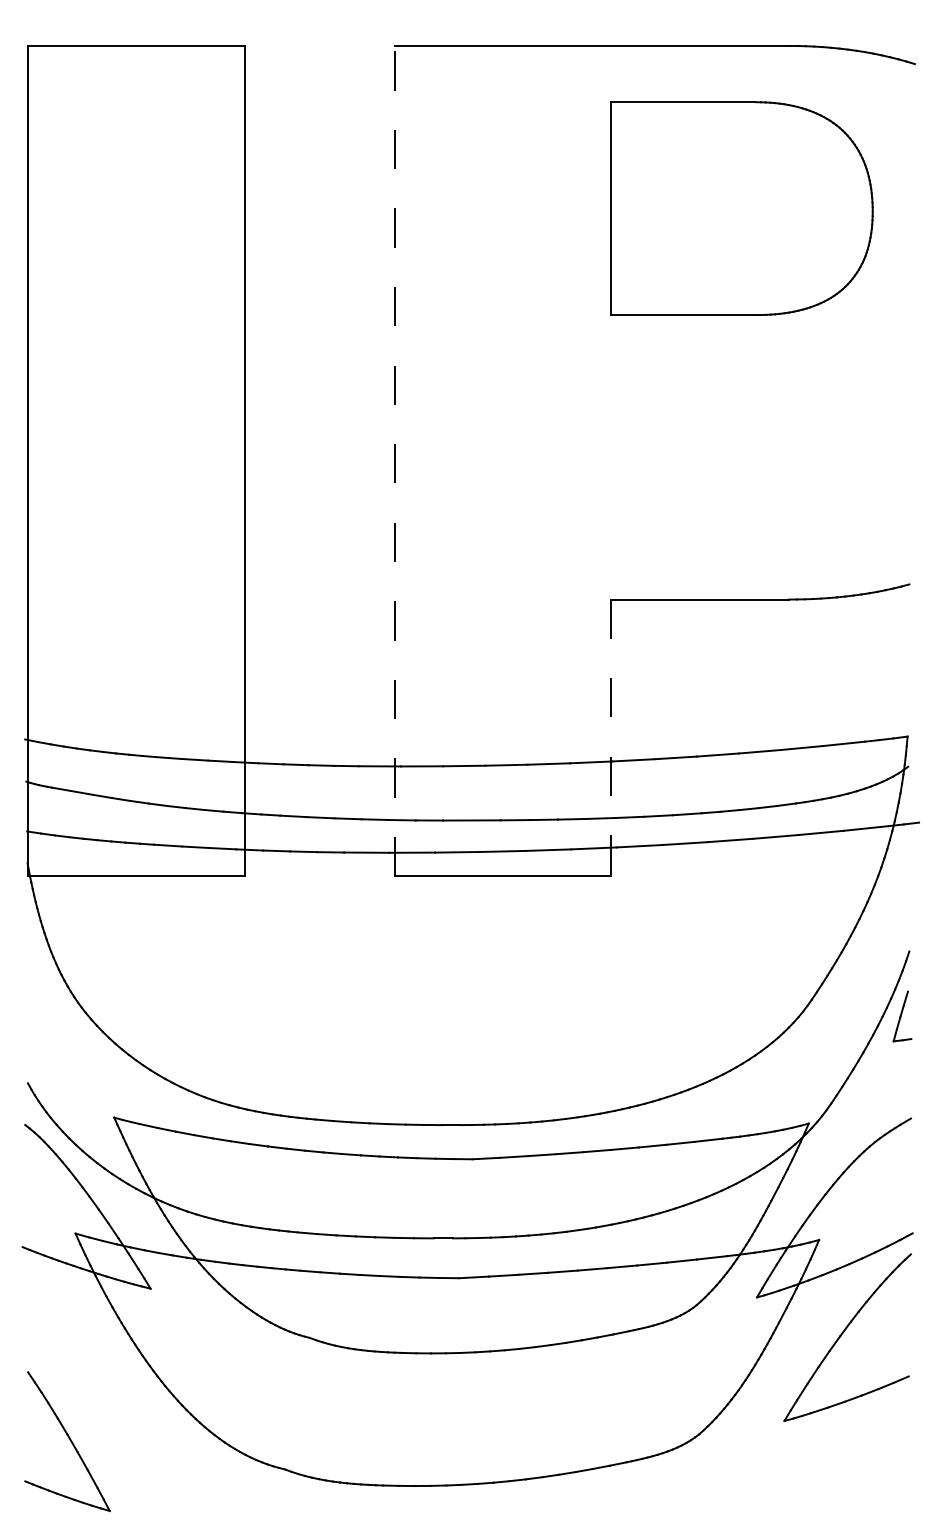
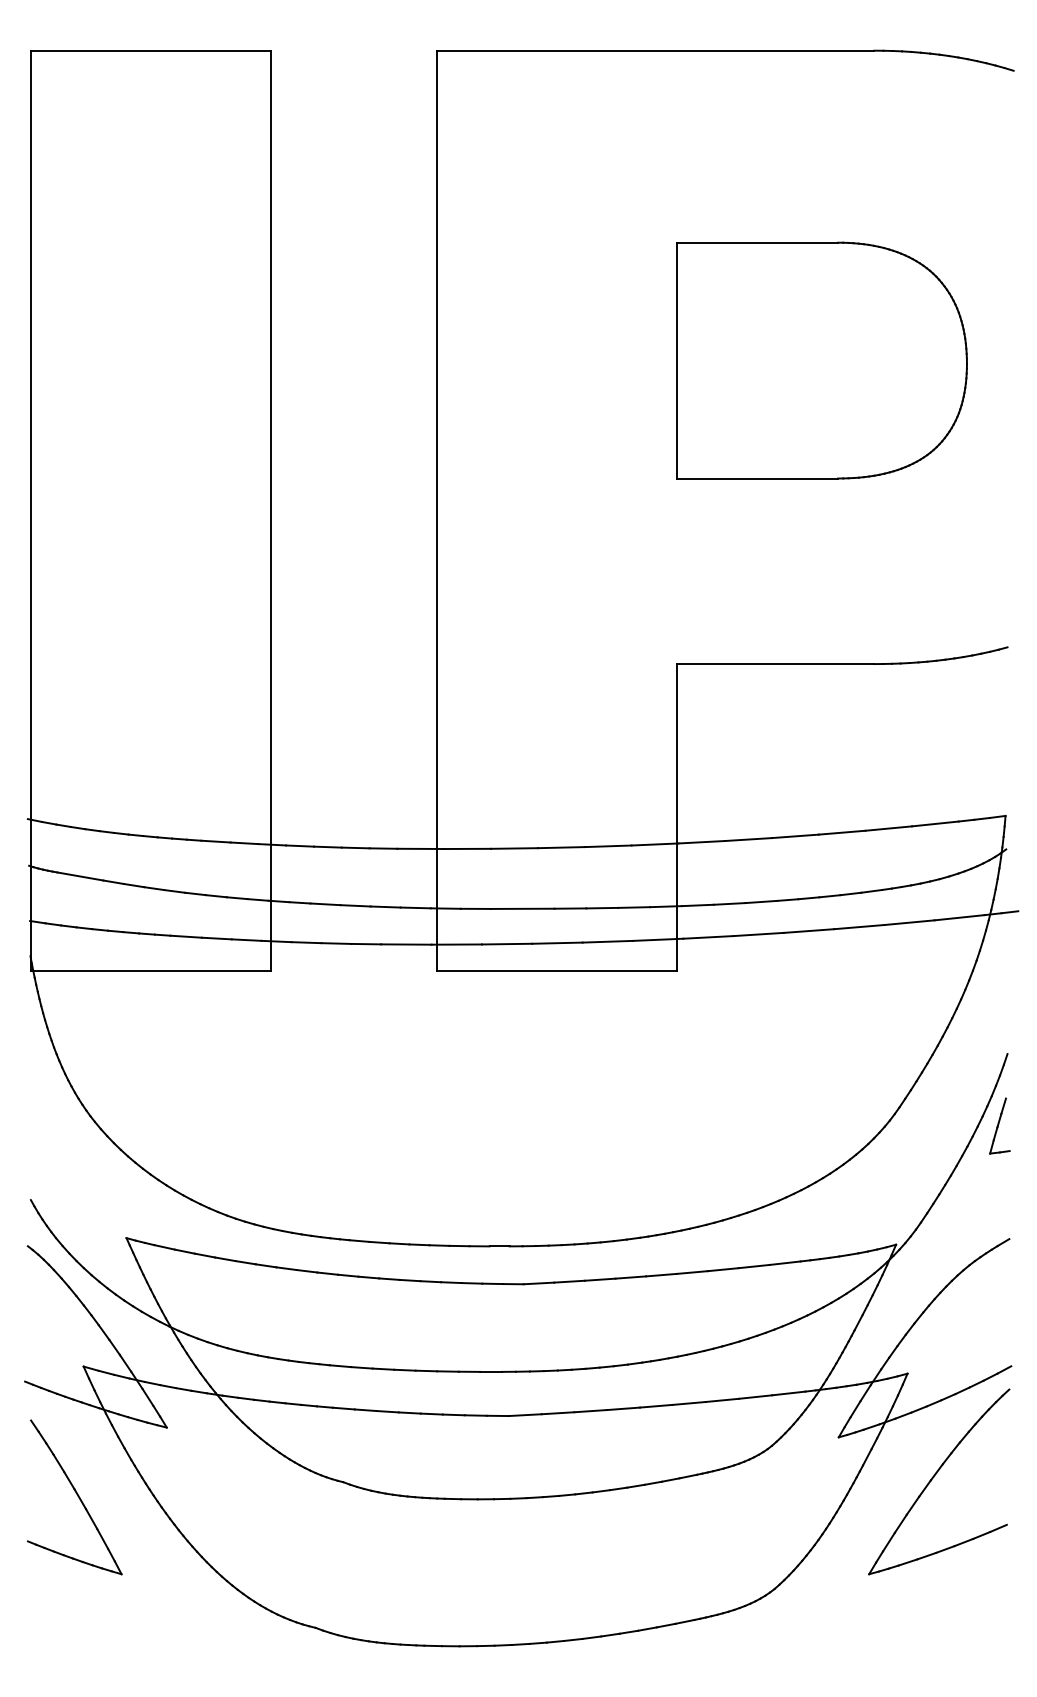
part: (741, 208) -> (821, 360), moved
line: (394, 460) -> (437, 510), dashed -> solid
line: (611, 738) -> (677, 818), dashed -> solid
part: (67, 1441) -> (74, 1497), moved

